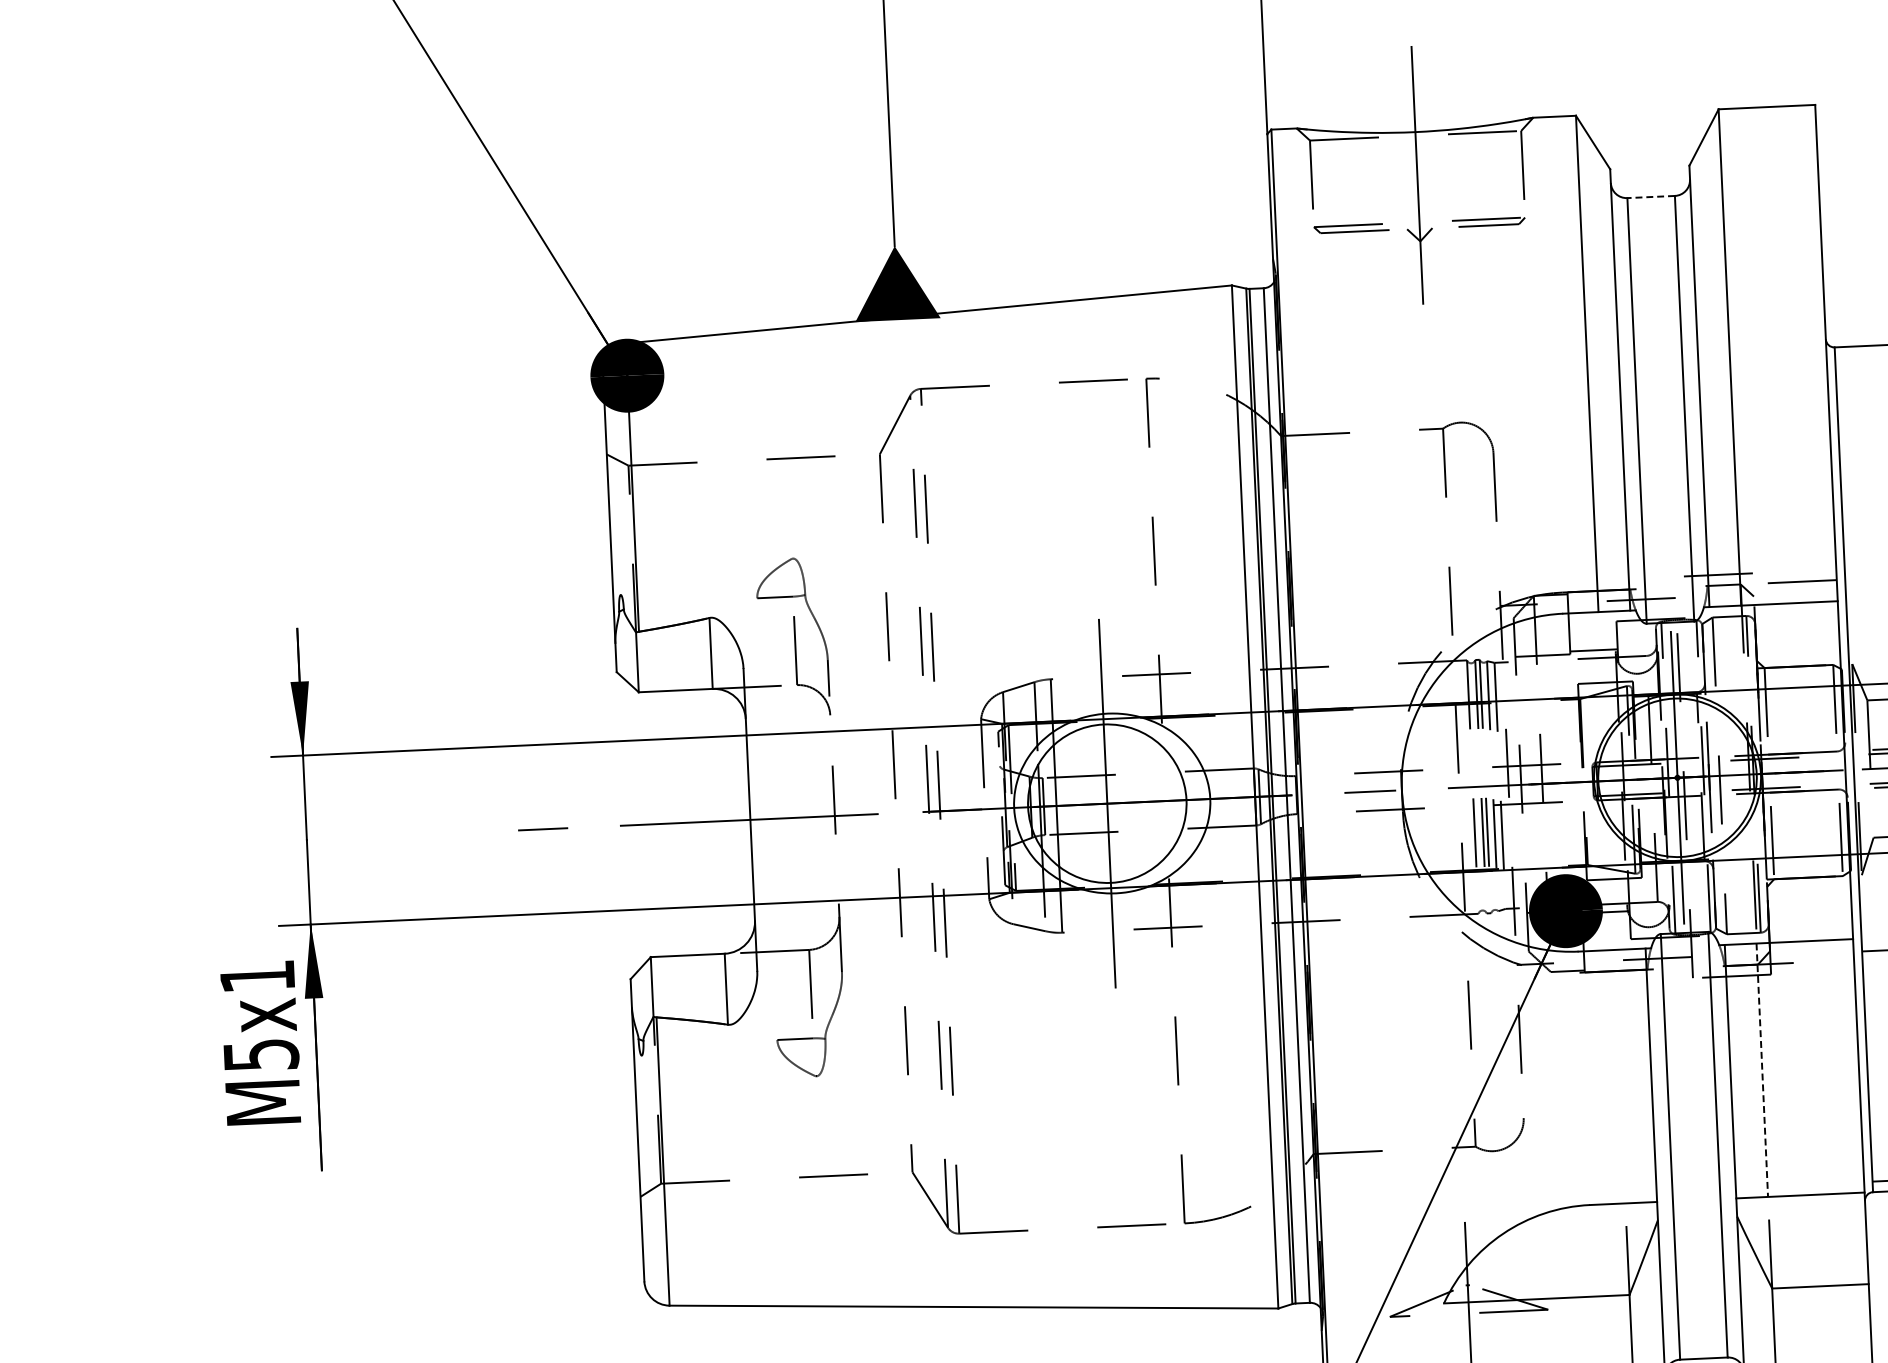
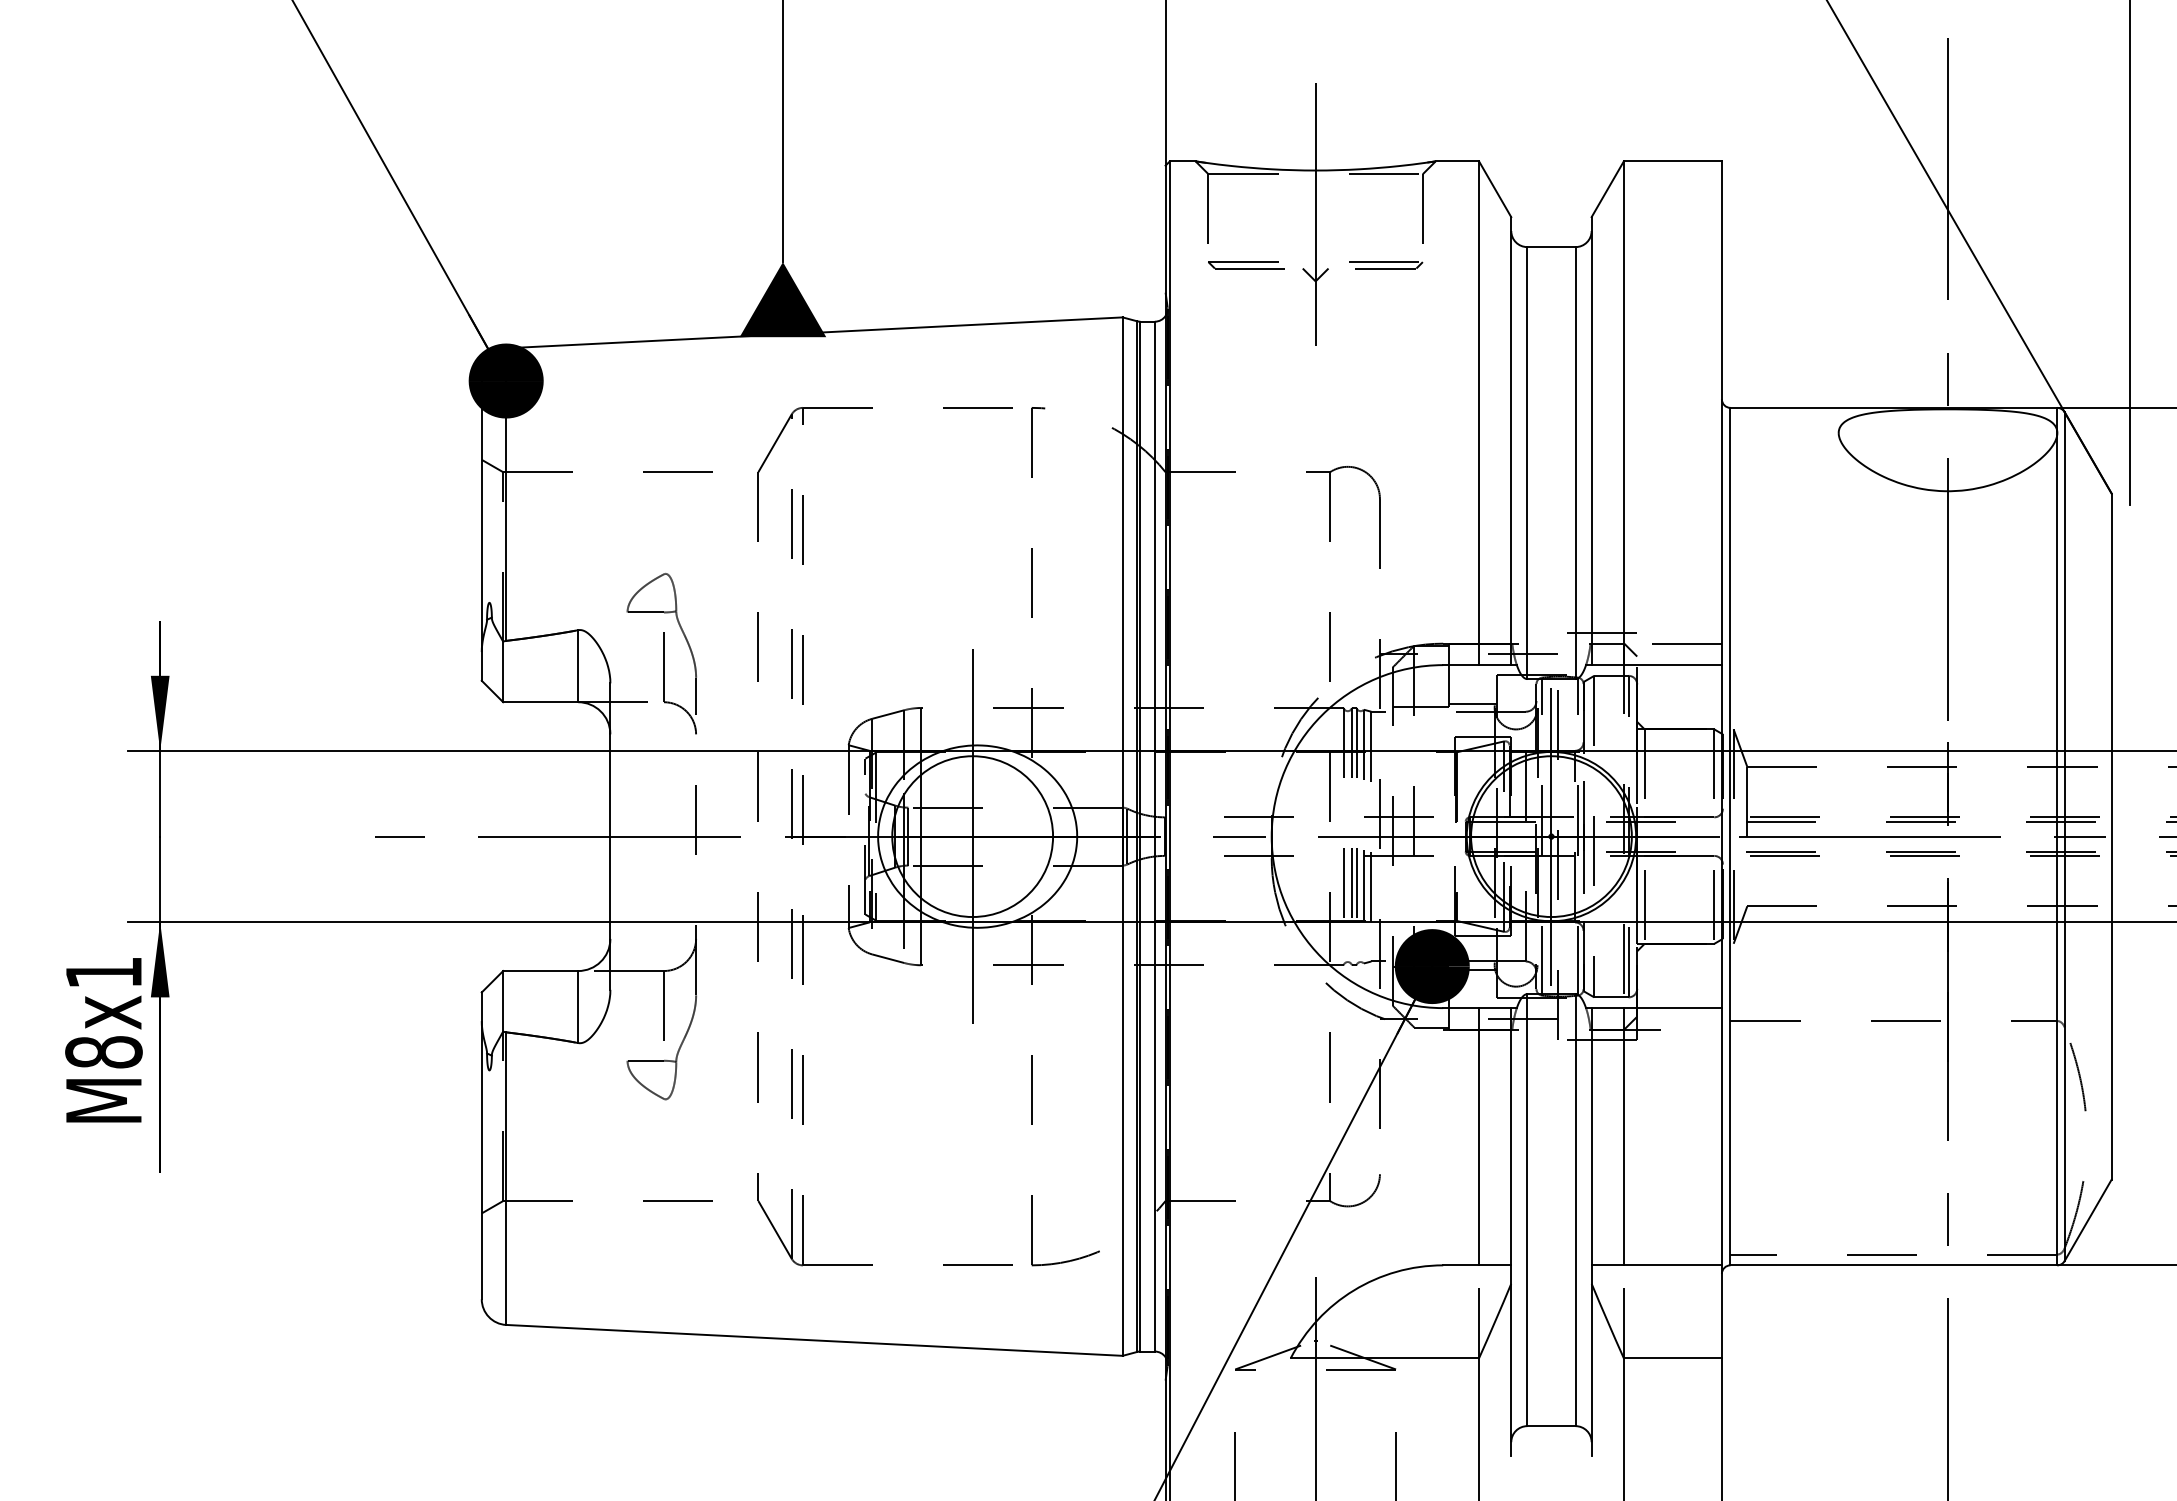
line: (1650, 197) -> (1550, 247), dashed -> solid
text: (260, 1055) -> (103, 1052), M5x1 -> M8x1
line: (1761, 1070) -> (1623, 1136), dashed -> solid
line: (1620, 1076) -> (1479, 1136), added

